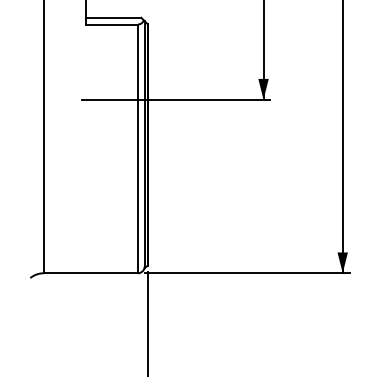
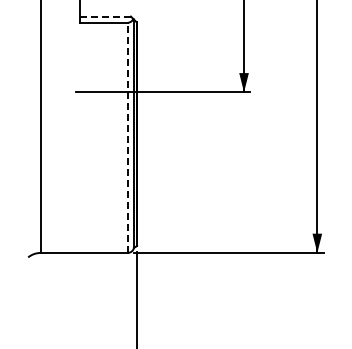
line: (113, 17) -> (105, 16), solid -> dashed
line: (137, 148) -> (127, 137), solid -> dashed

